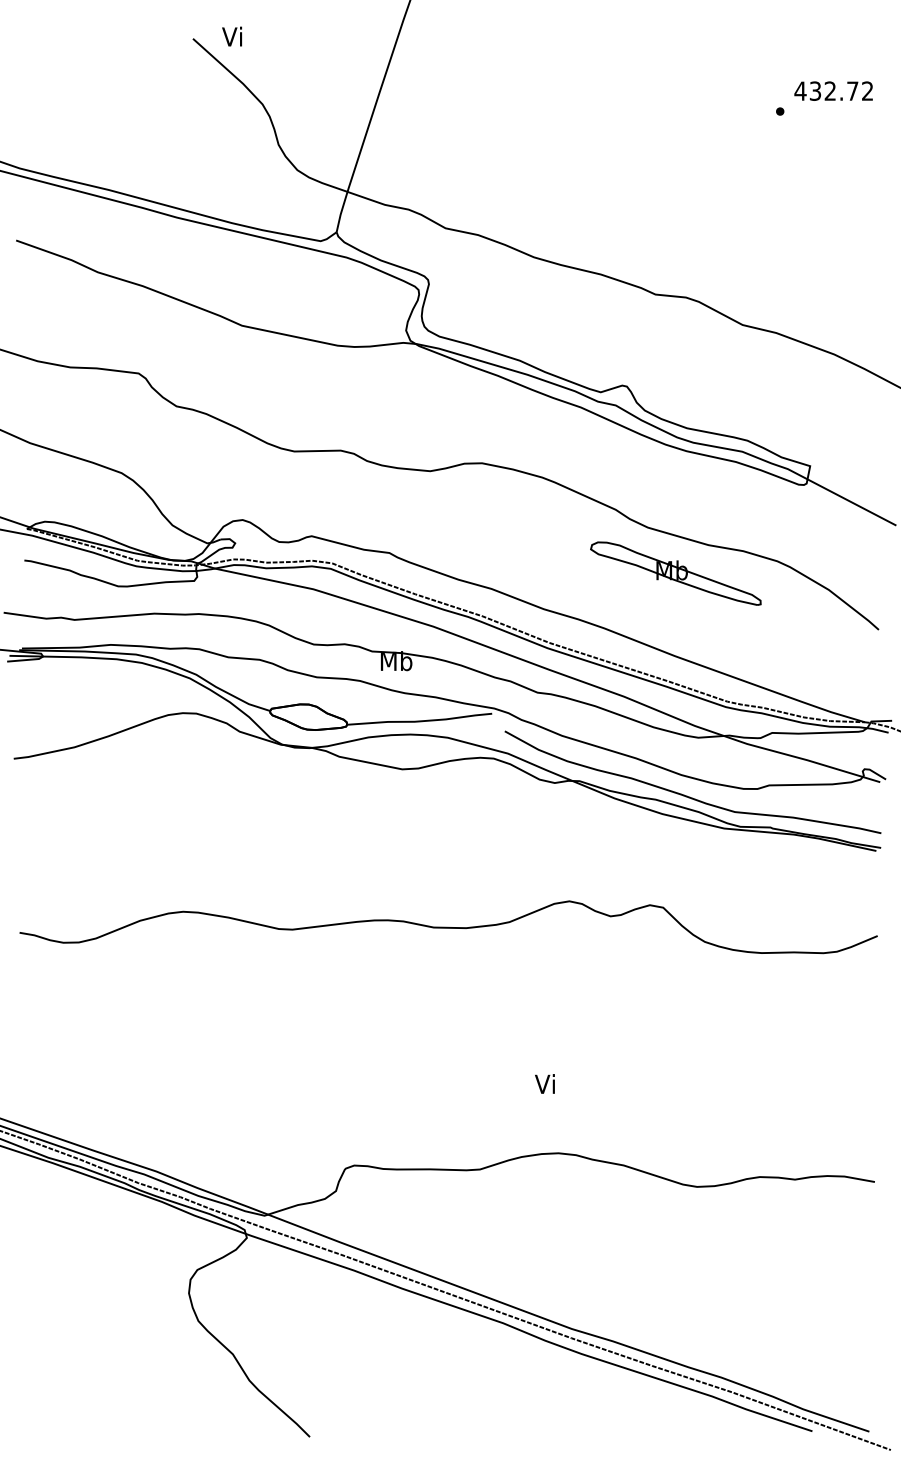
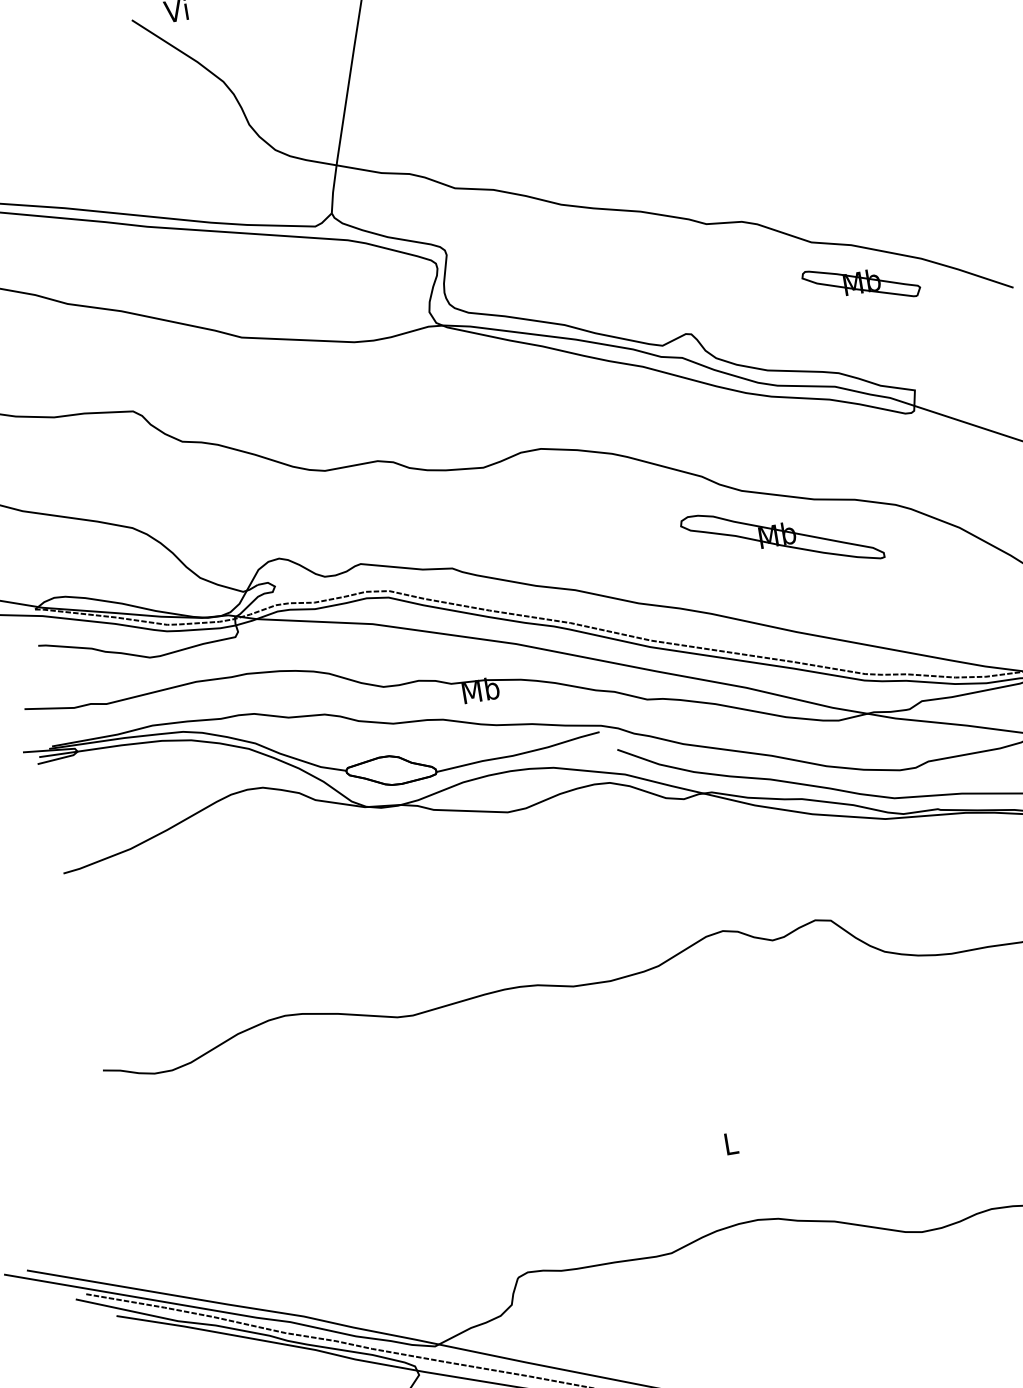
part: (779, 367) -> (861, 283), added
text: (544, 1083) -> (728, 1143), Vi -> L

